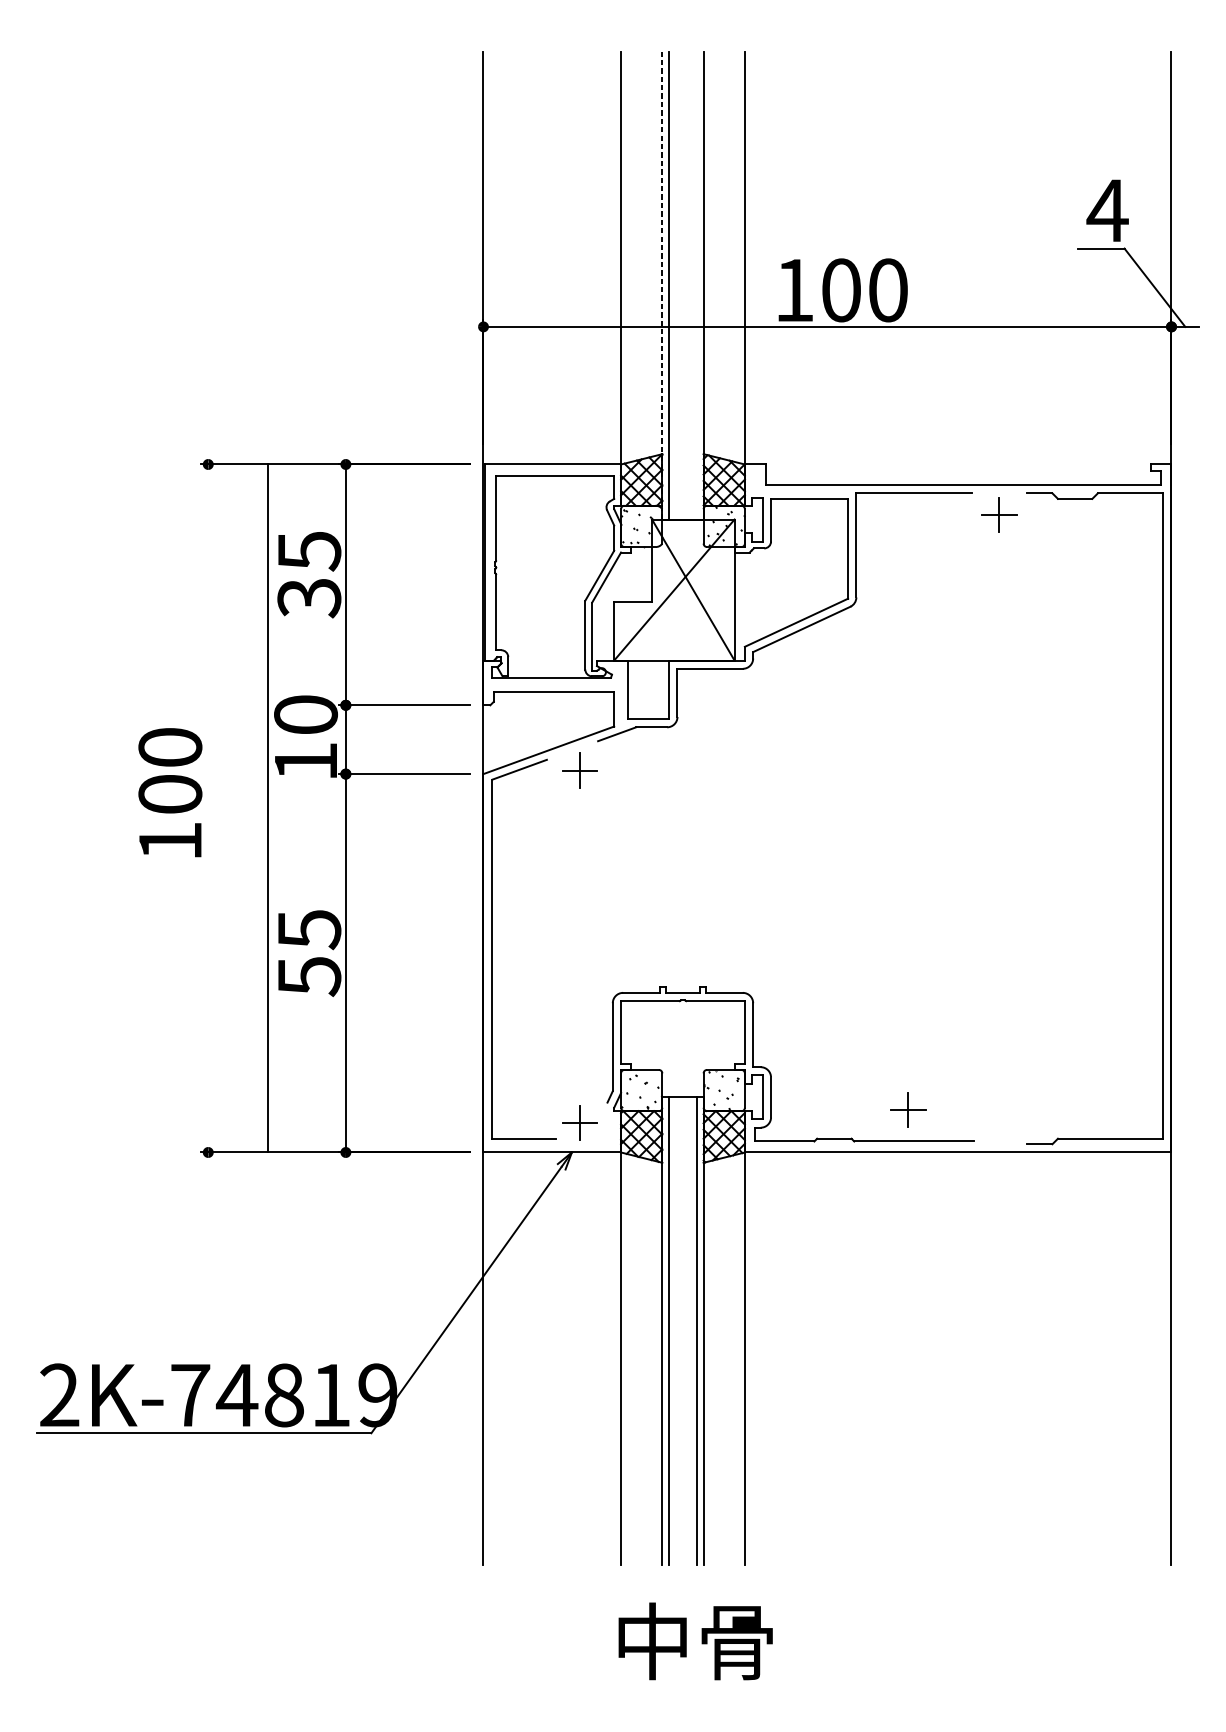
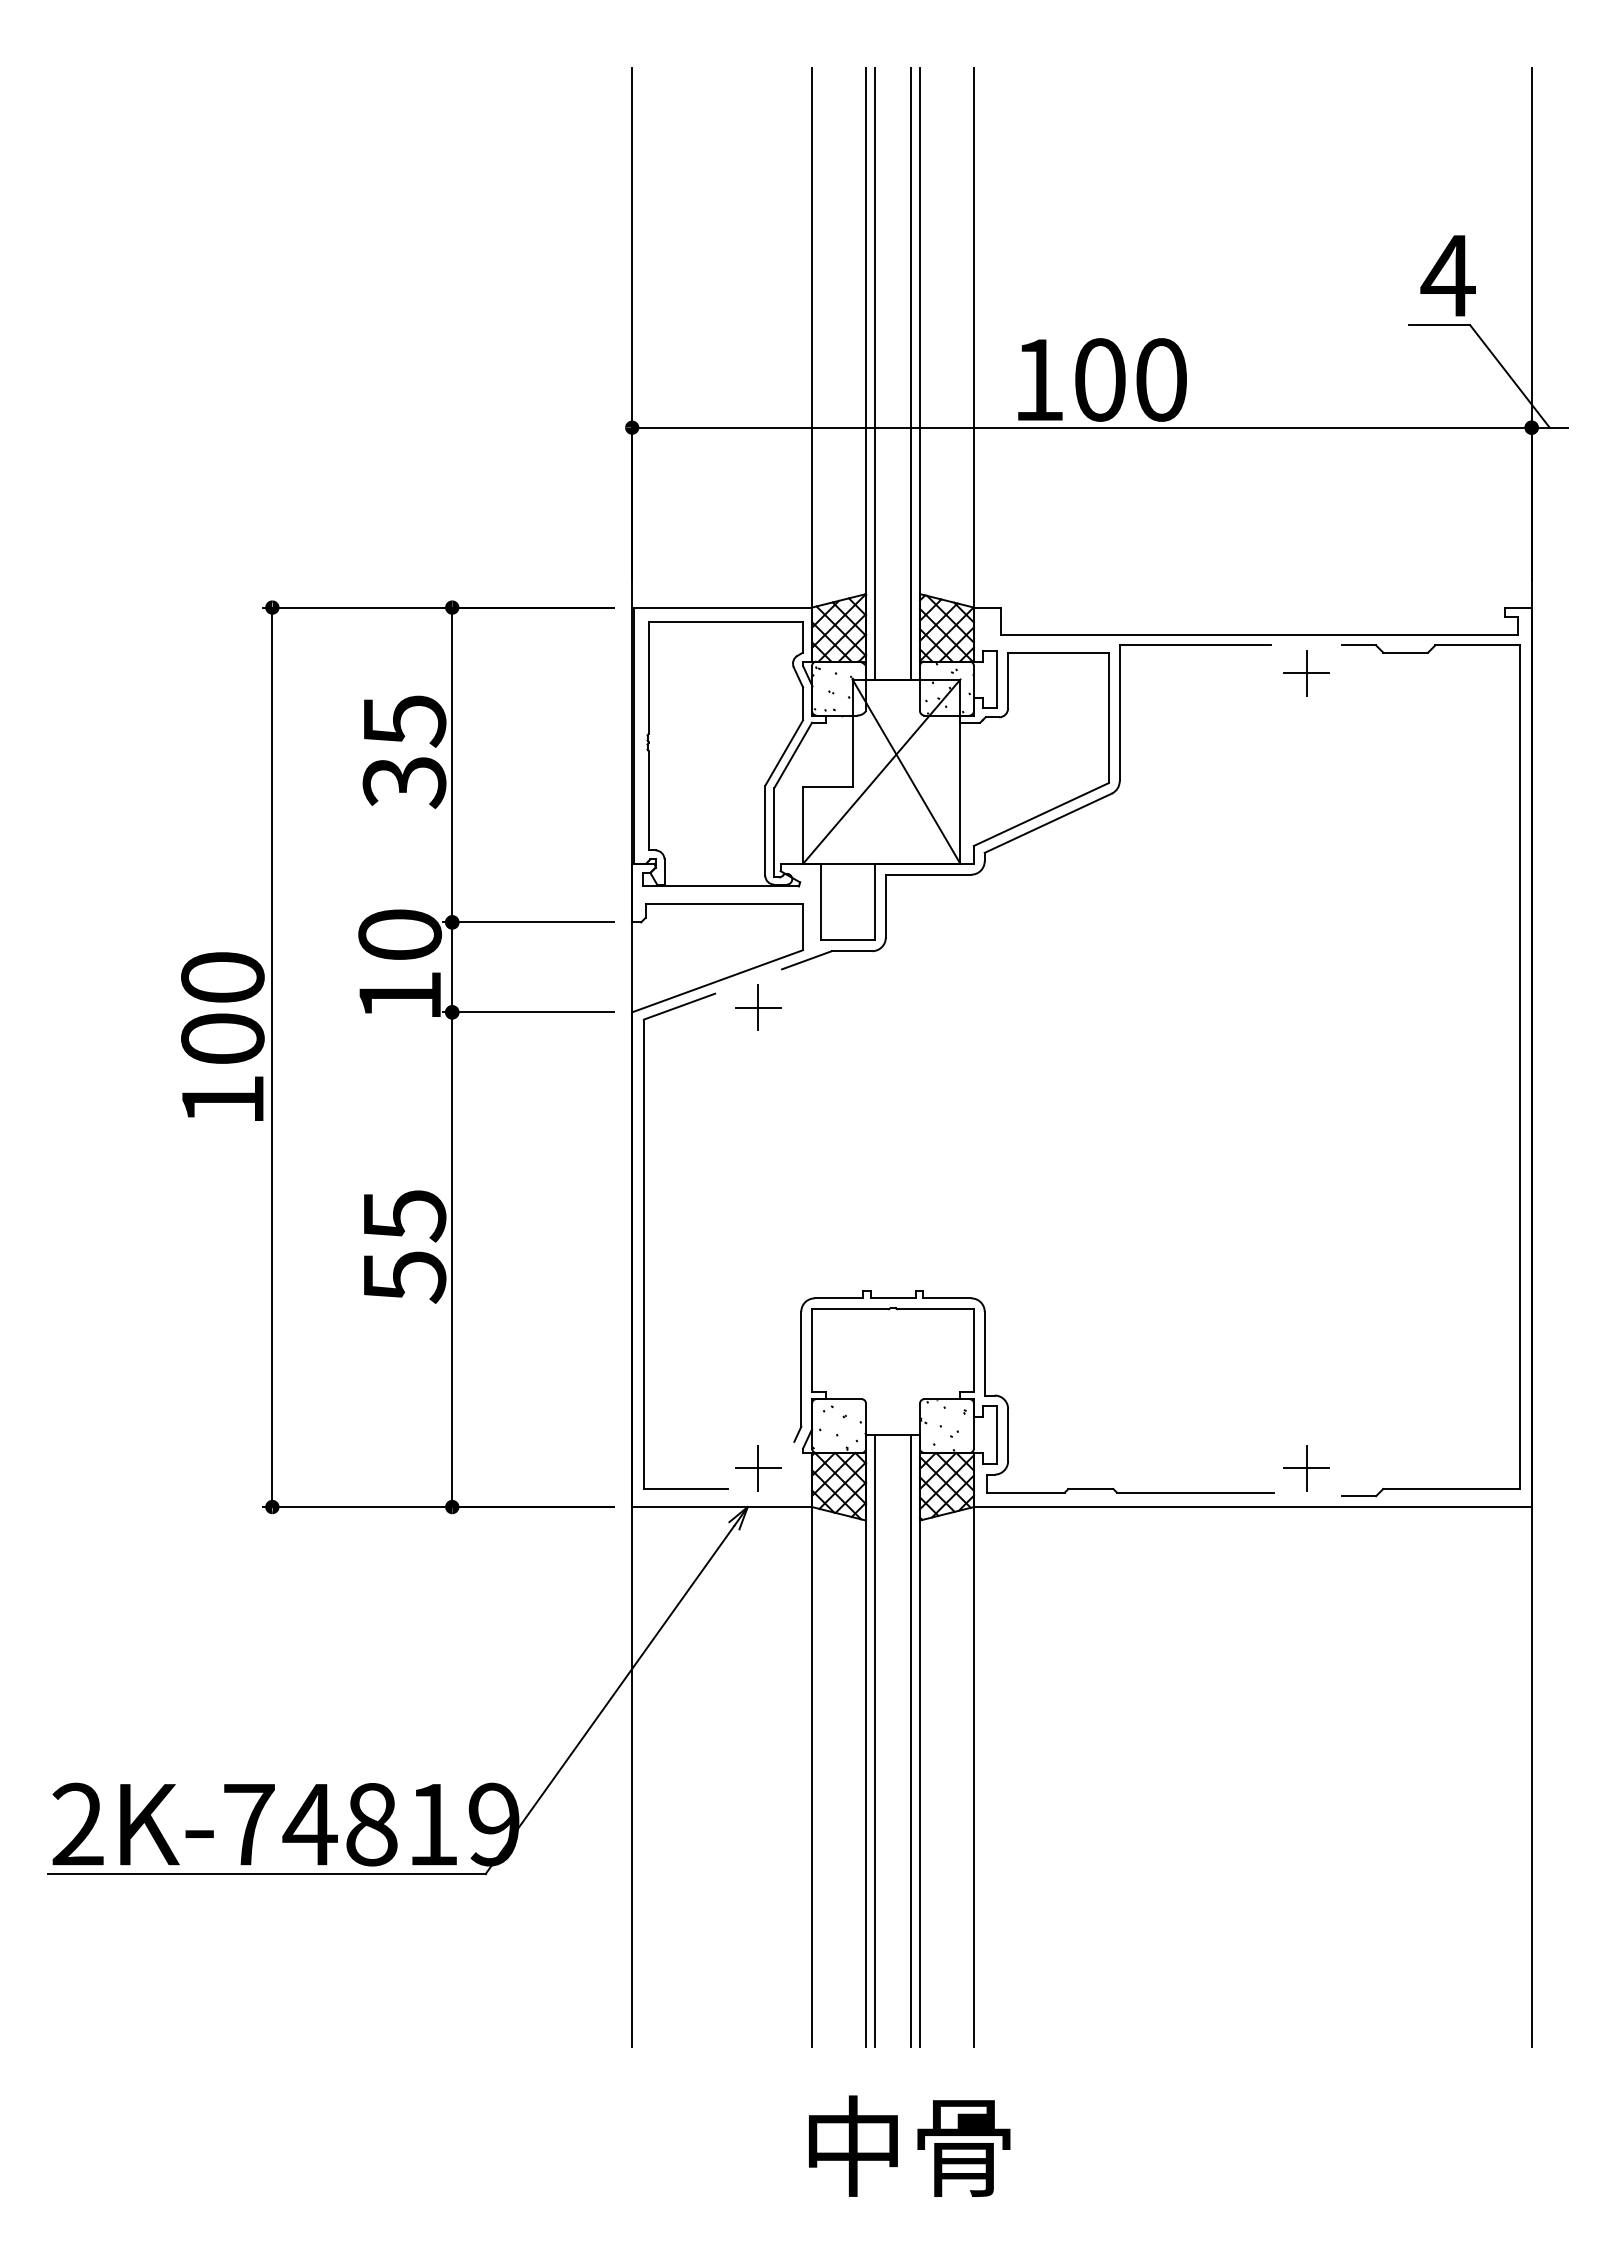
line: (662, 285) -> (866, 373), dashed -> solid
line: (697, 285) -> (911, 373), added
line: (268, 808) -> (272, 1057), moved
part: (908, 1110) -> (1306, 1468), moved

